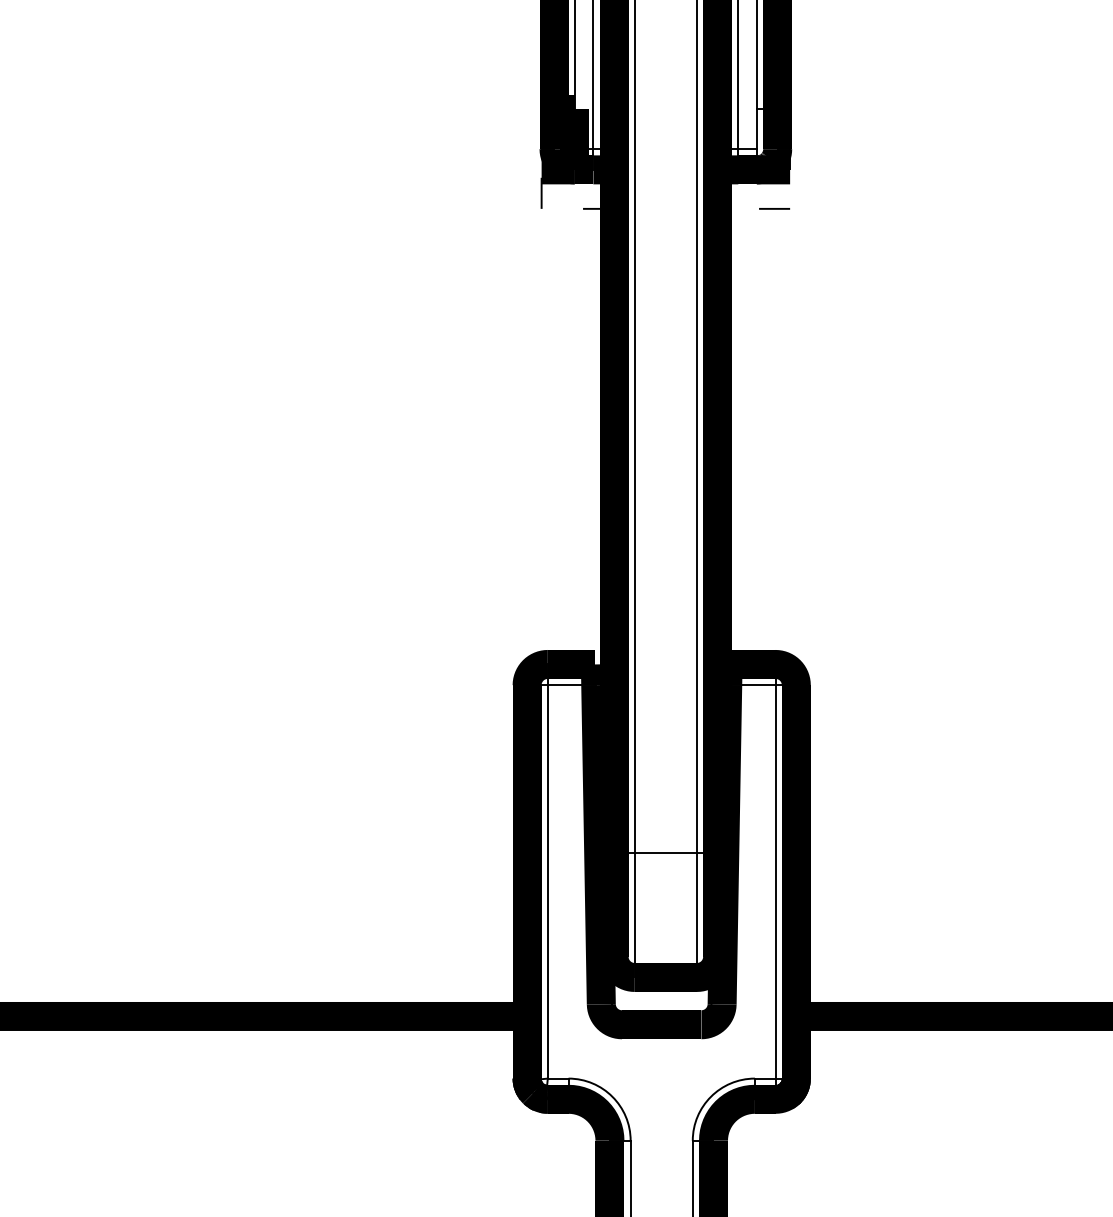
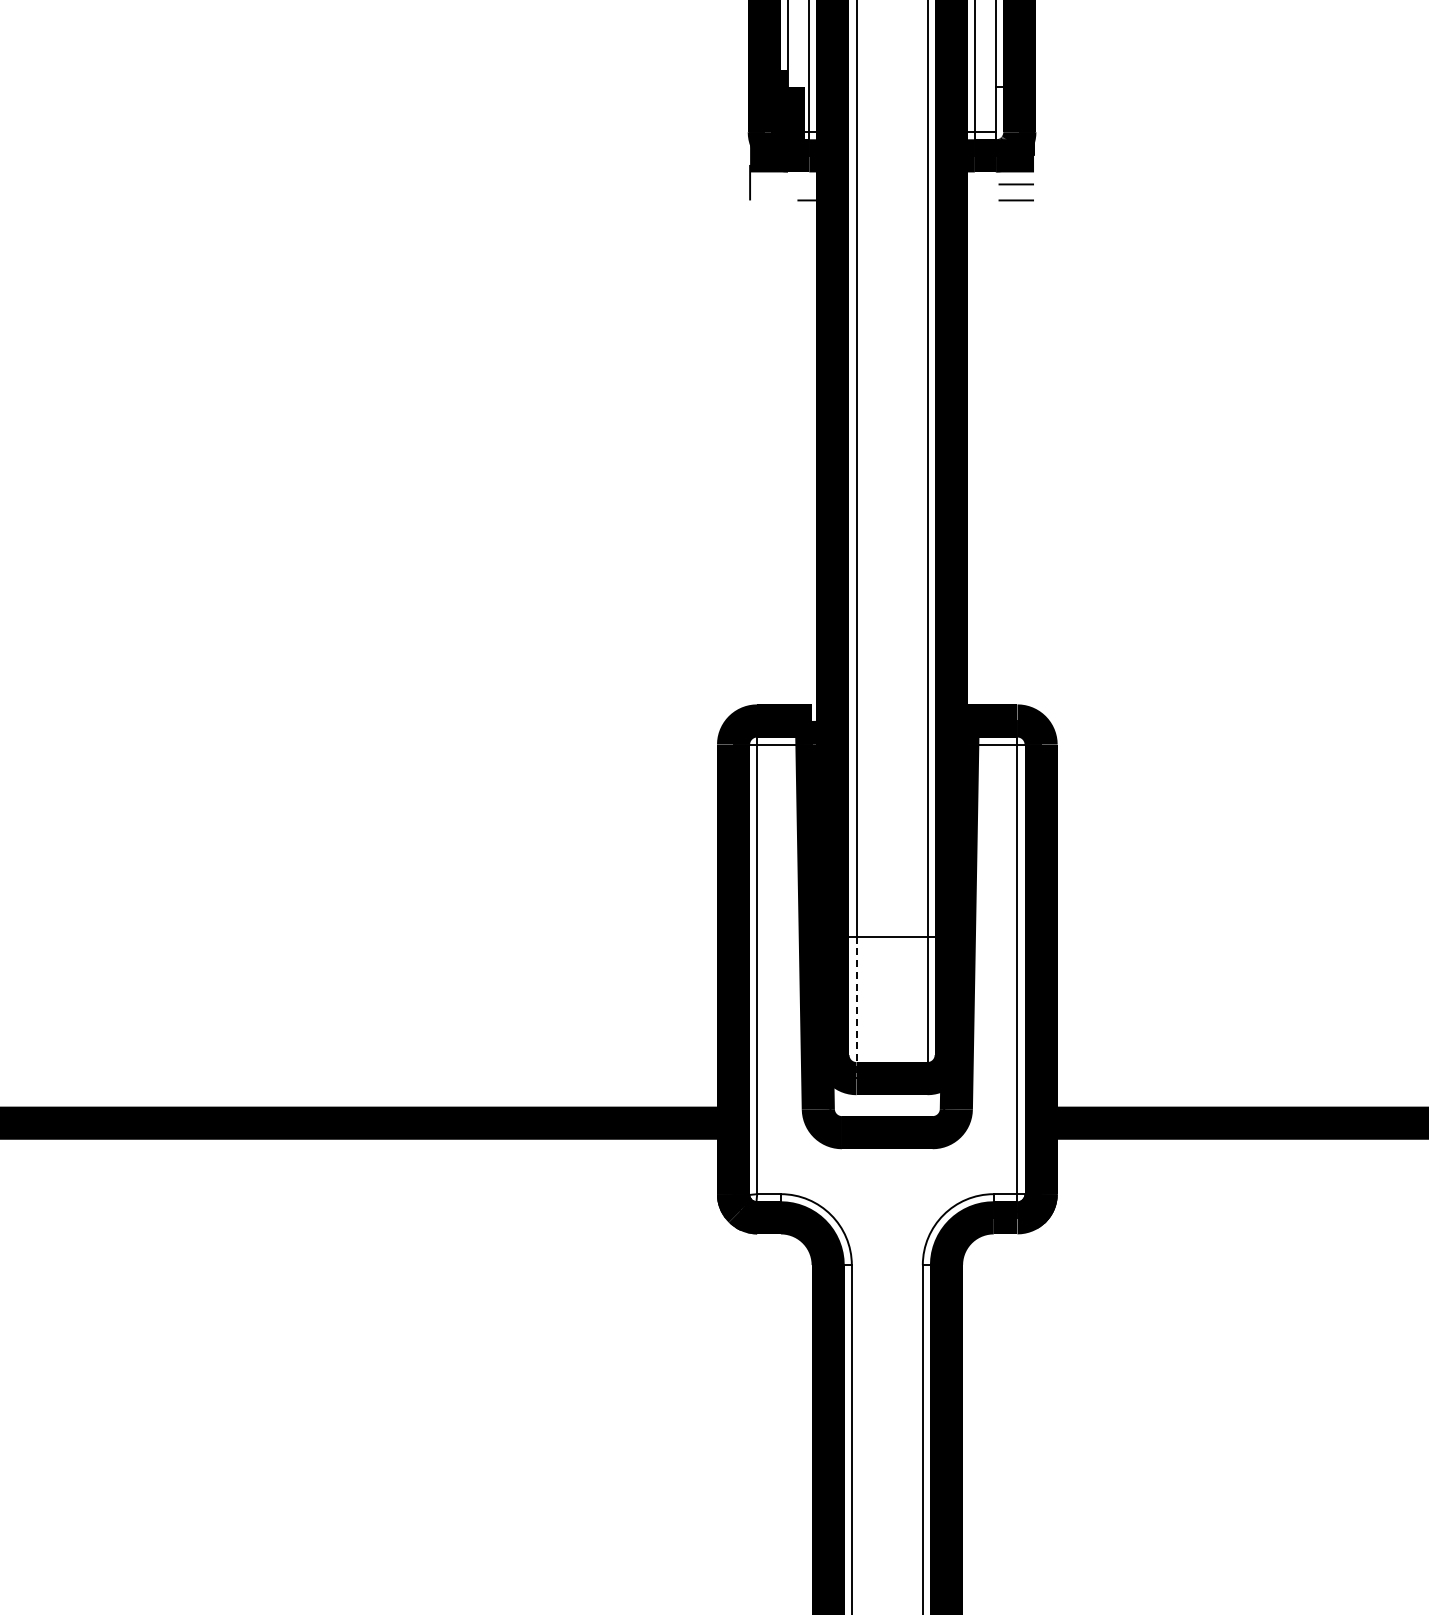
line: (773, 194) -> (1015, 184), added
line: (634, 915) -> (856, 1007), solid -> dashed

